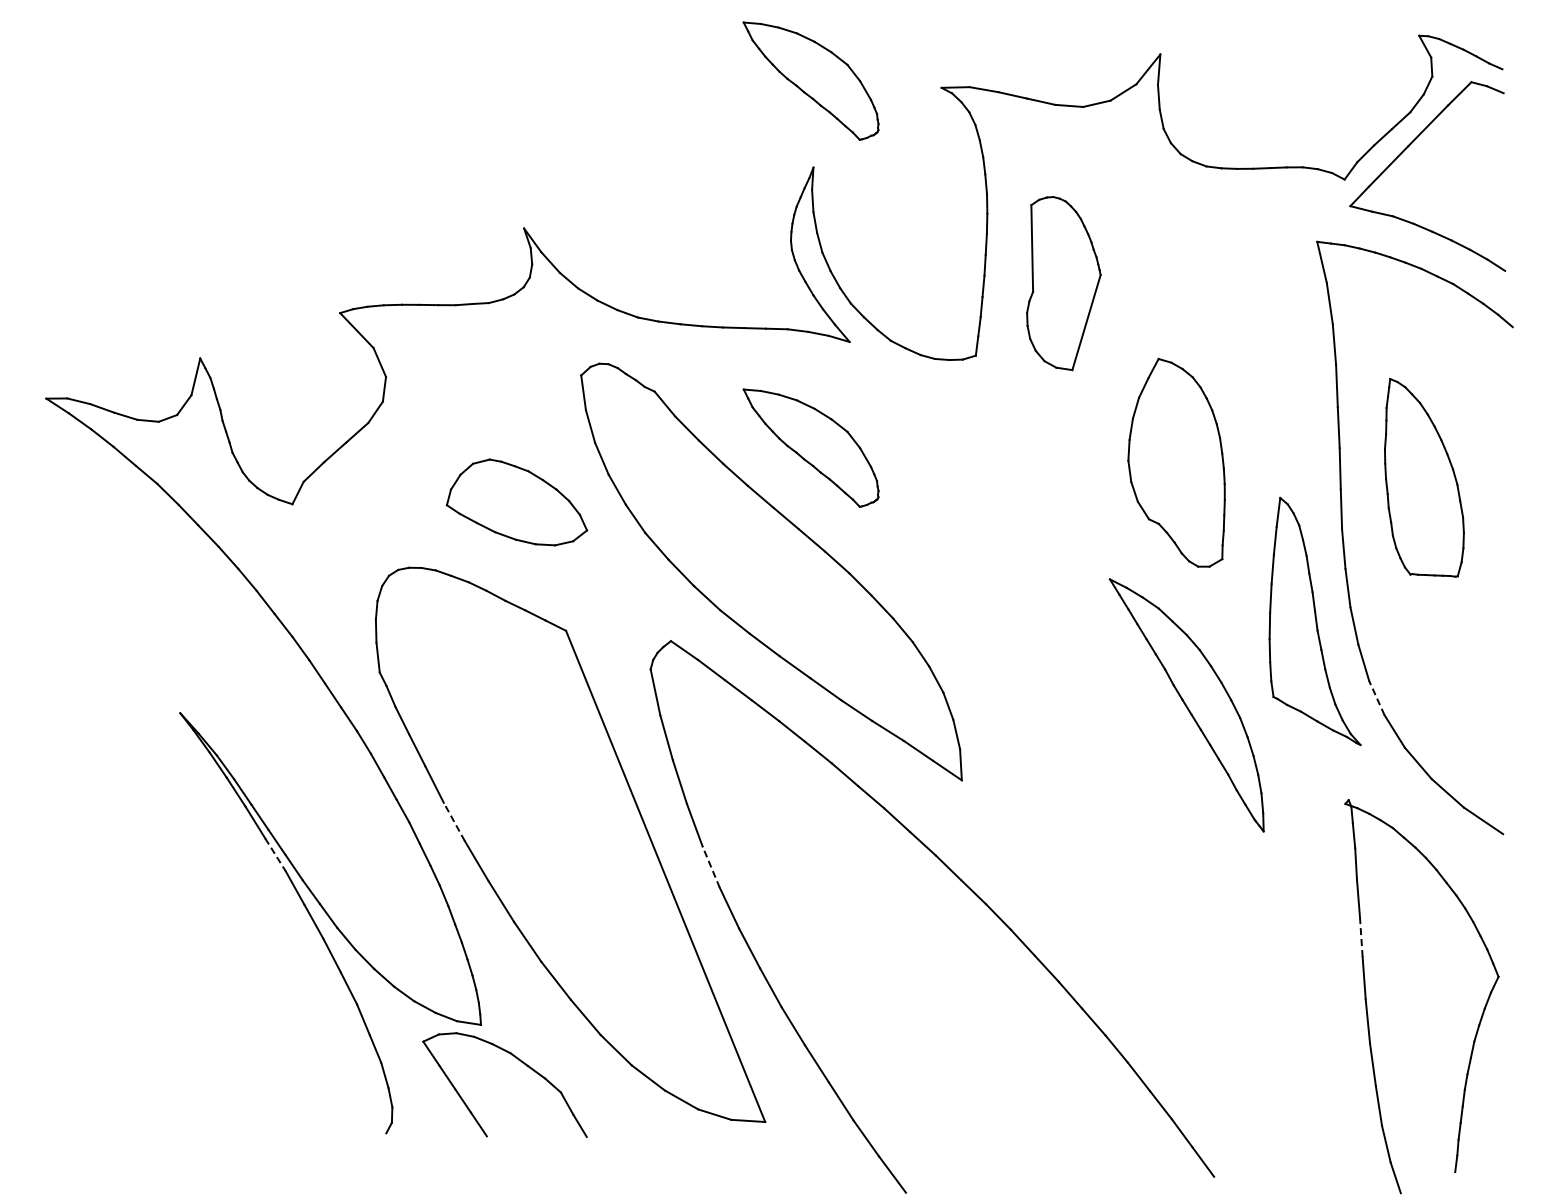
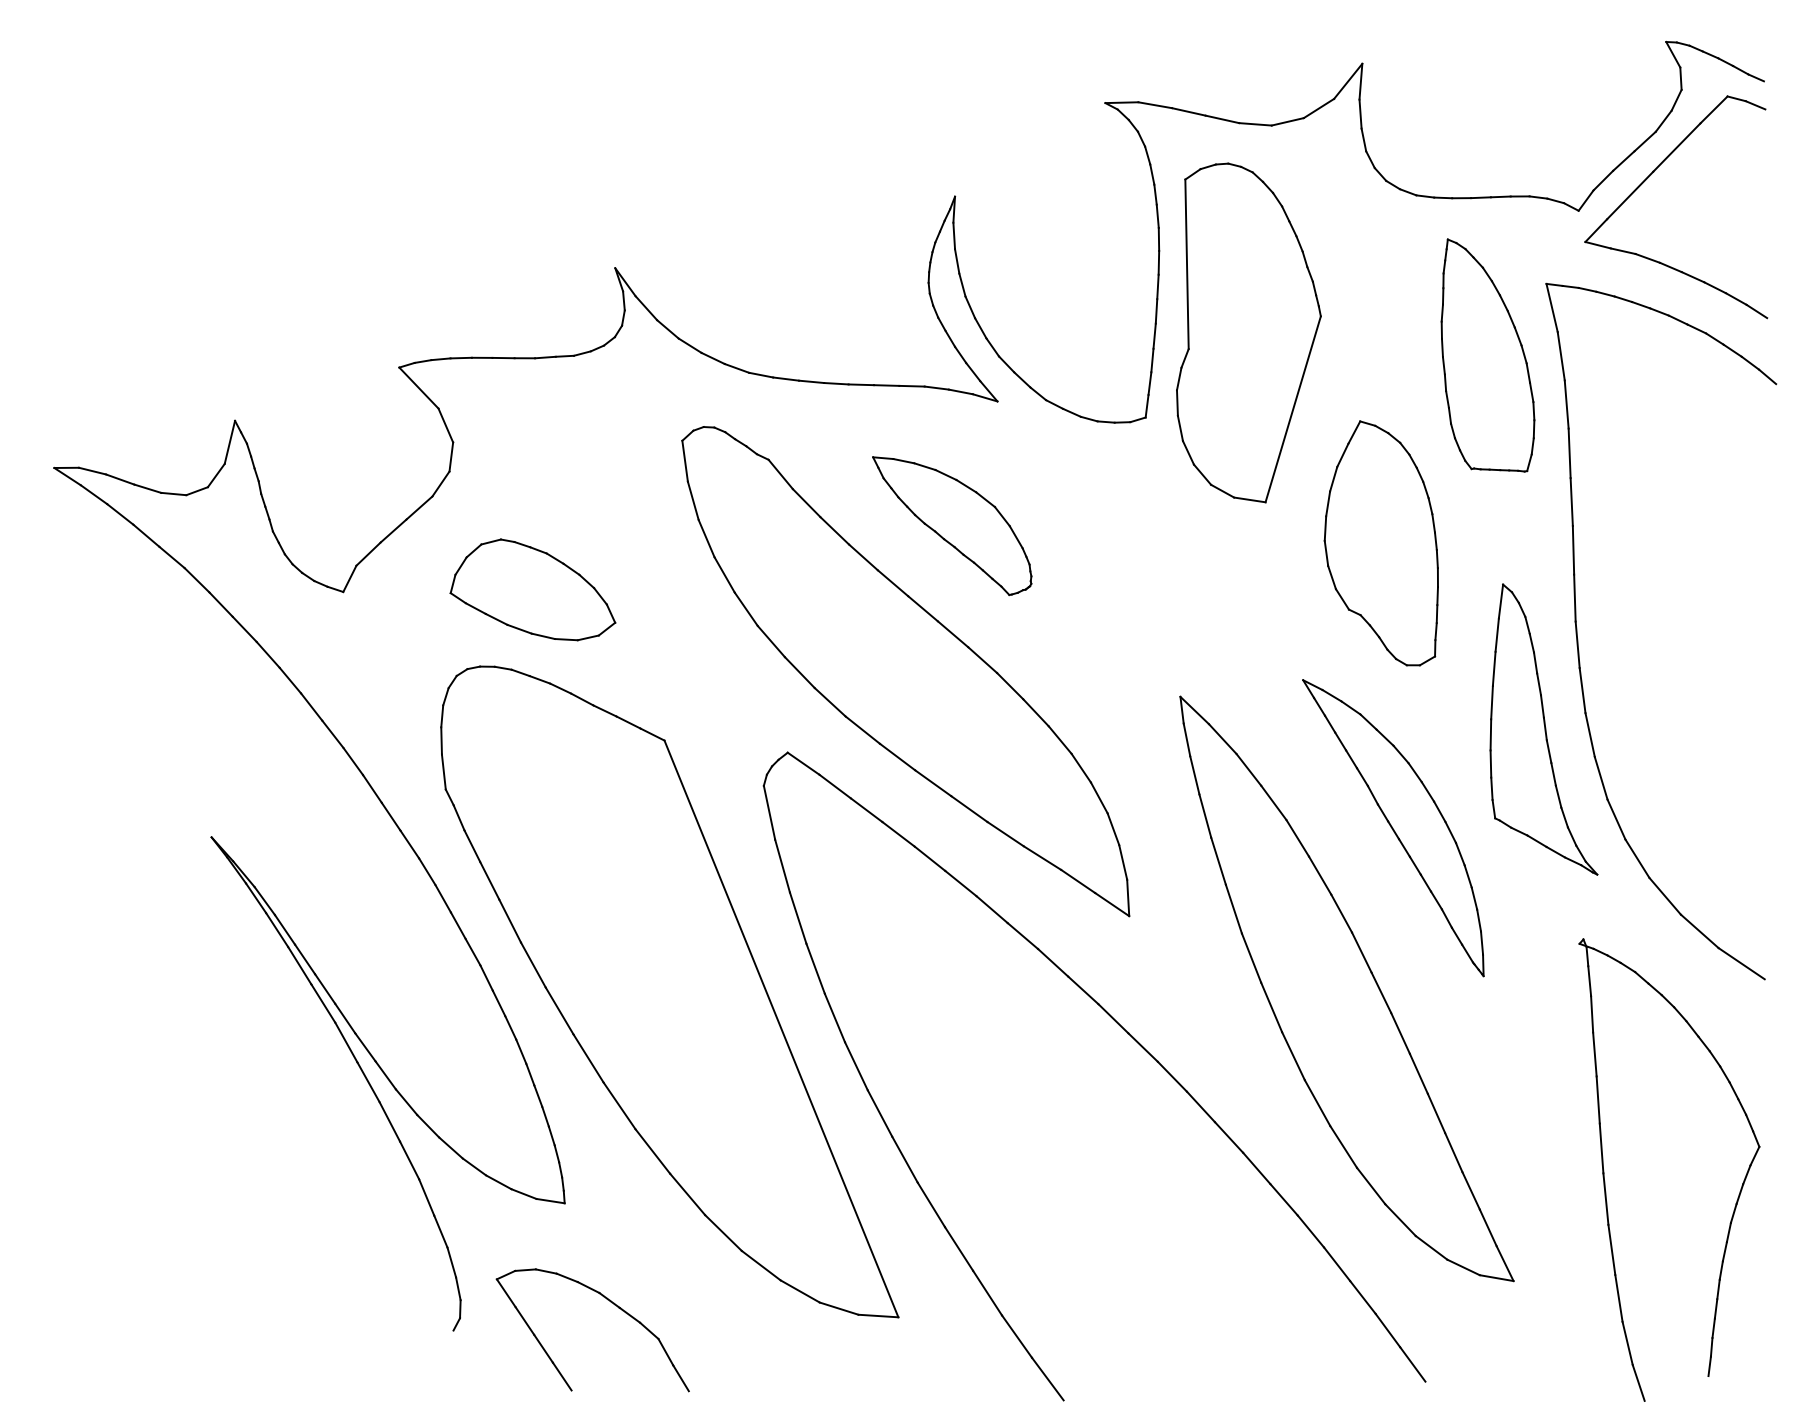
part: (810, 80) -> (951, 94), removed
part: (1063, 283) -> (1248, 332), size x1.67
part: (1424, 477) -> (1488, 355), moved
part: (516, 502) -> (532, 589), moved
line: (1376, 698) -> (1616, 820), dashed -> solid
line: (454, 821) -> (533, 964), dashed -> solid
part: (1147, 842) -> (1347, 989), added
line: (275, 855) -> (323, 1004), dashed -> solid
line: (710, 866) -> (834, 1017), dashed -> solid
line: (1361, 936) -> (1598, 1099), dashed -> solid
part: (522, 1063) -> (613, 1304), moved

